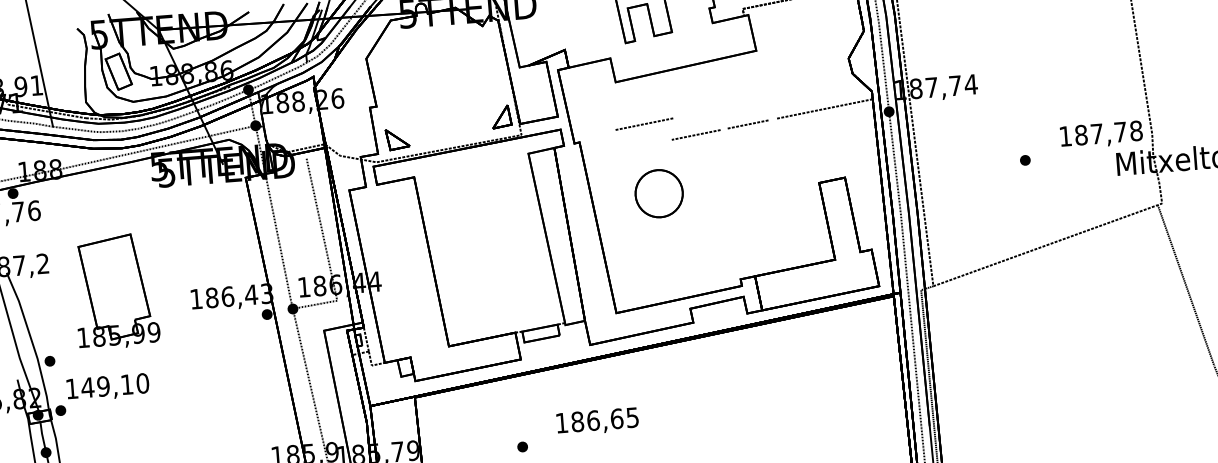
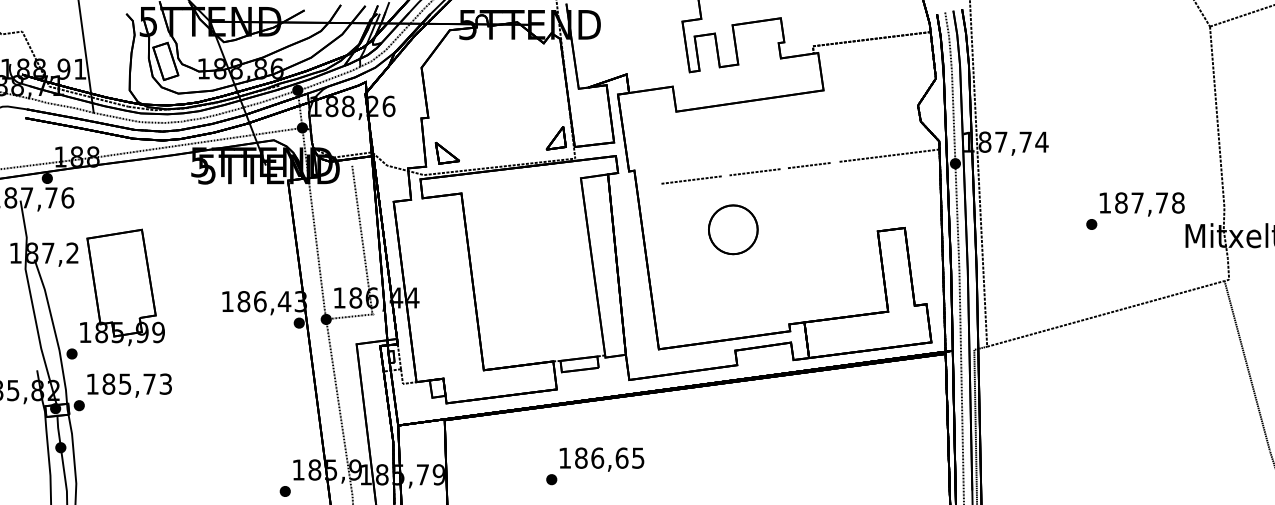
line: (643, 123) -> (690, 179), moved
text: (1100, 135) -> (1141, 204), moved
part: (659, 193) -> (733, 229), moved
part: (115, 291) -> (122, 287), moved
text: (115, 384) -> (137, 383), 149,10 -> 185,73
text: (597, 421) -> (601, 459), moved

